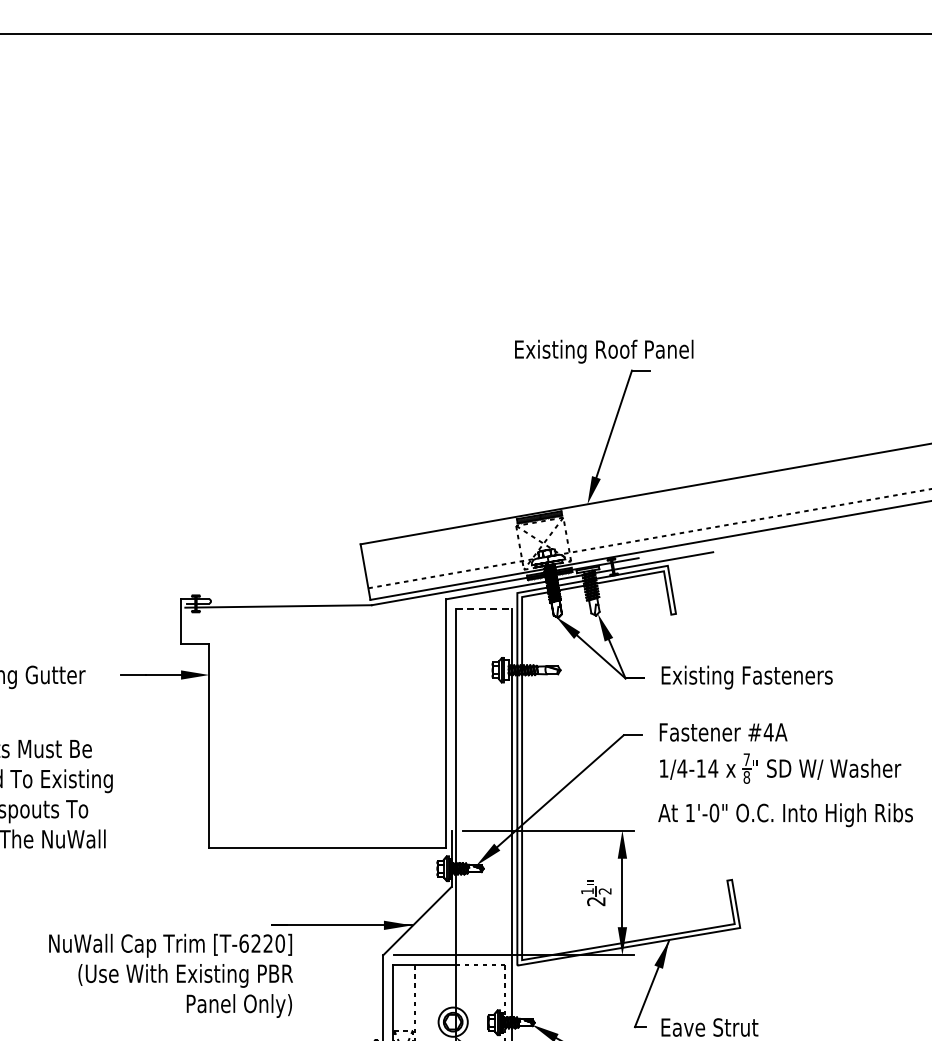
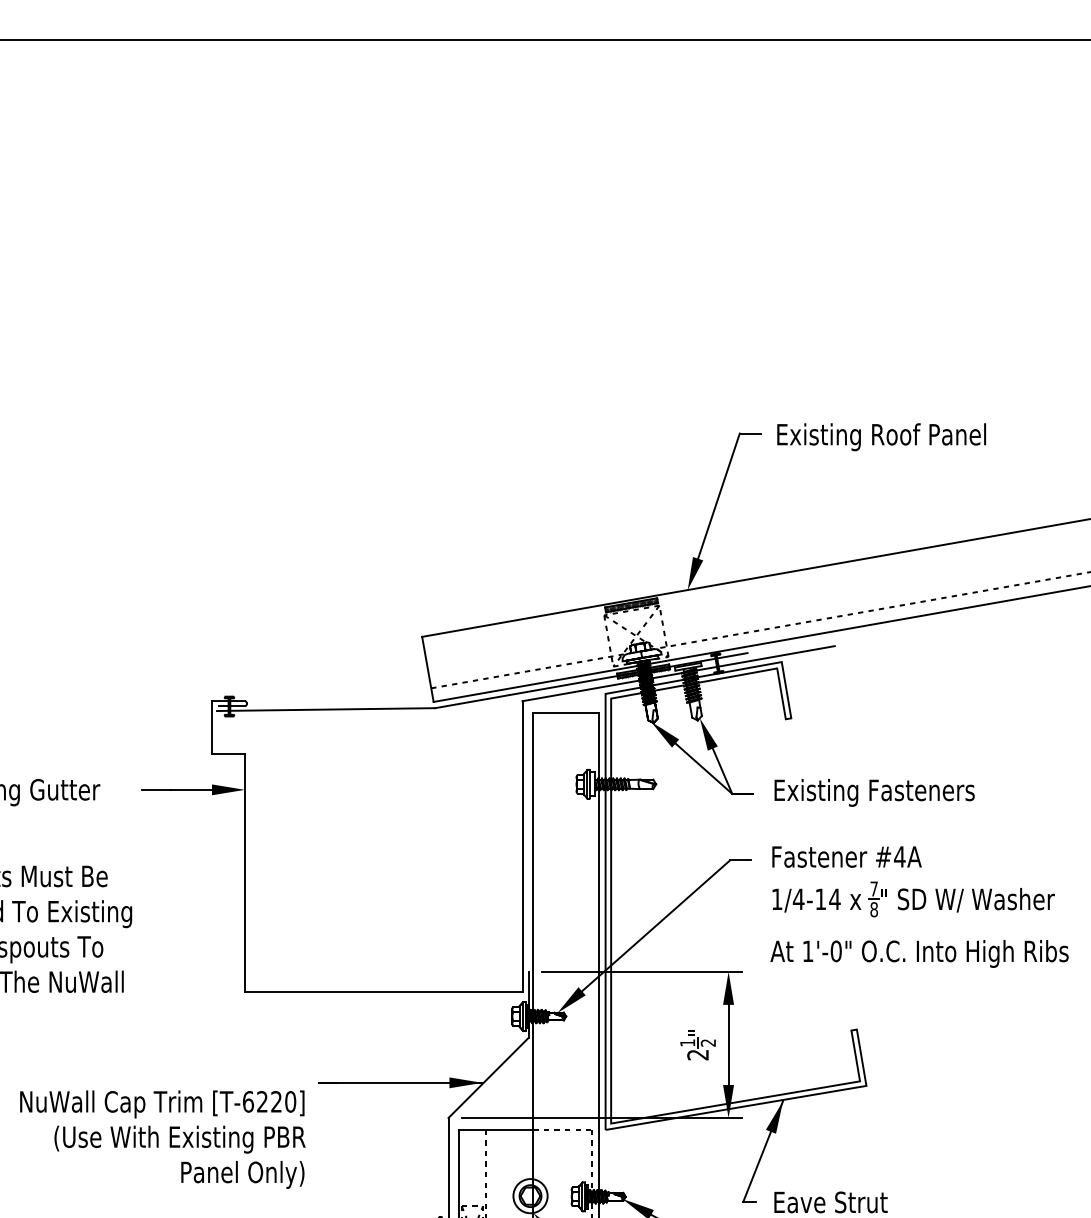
text: (604, 351) -> (881, 436), moved
line: (484, 609) -> (567, 713), dashed -> solid
text: (170, 975) -> (162, 1139), moved

